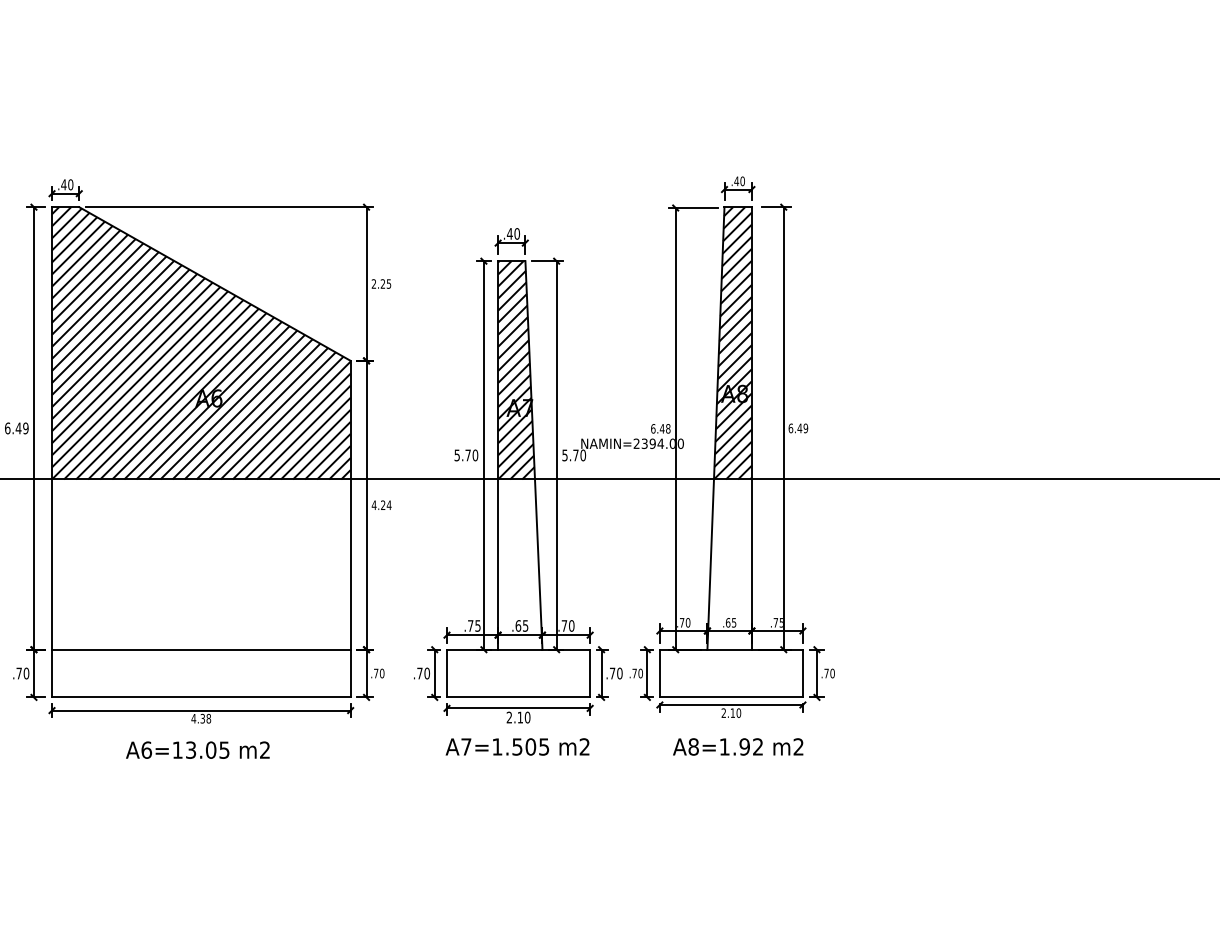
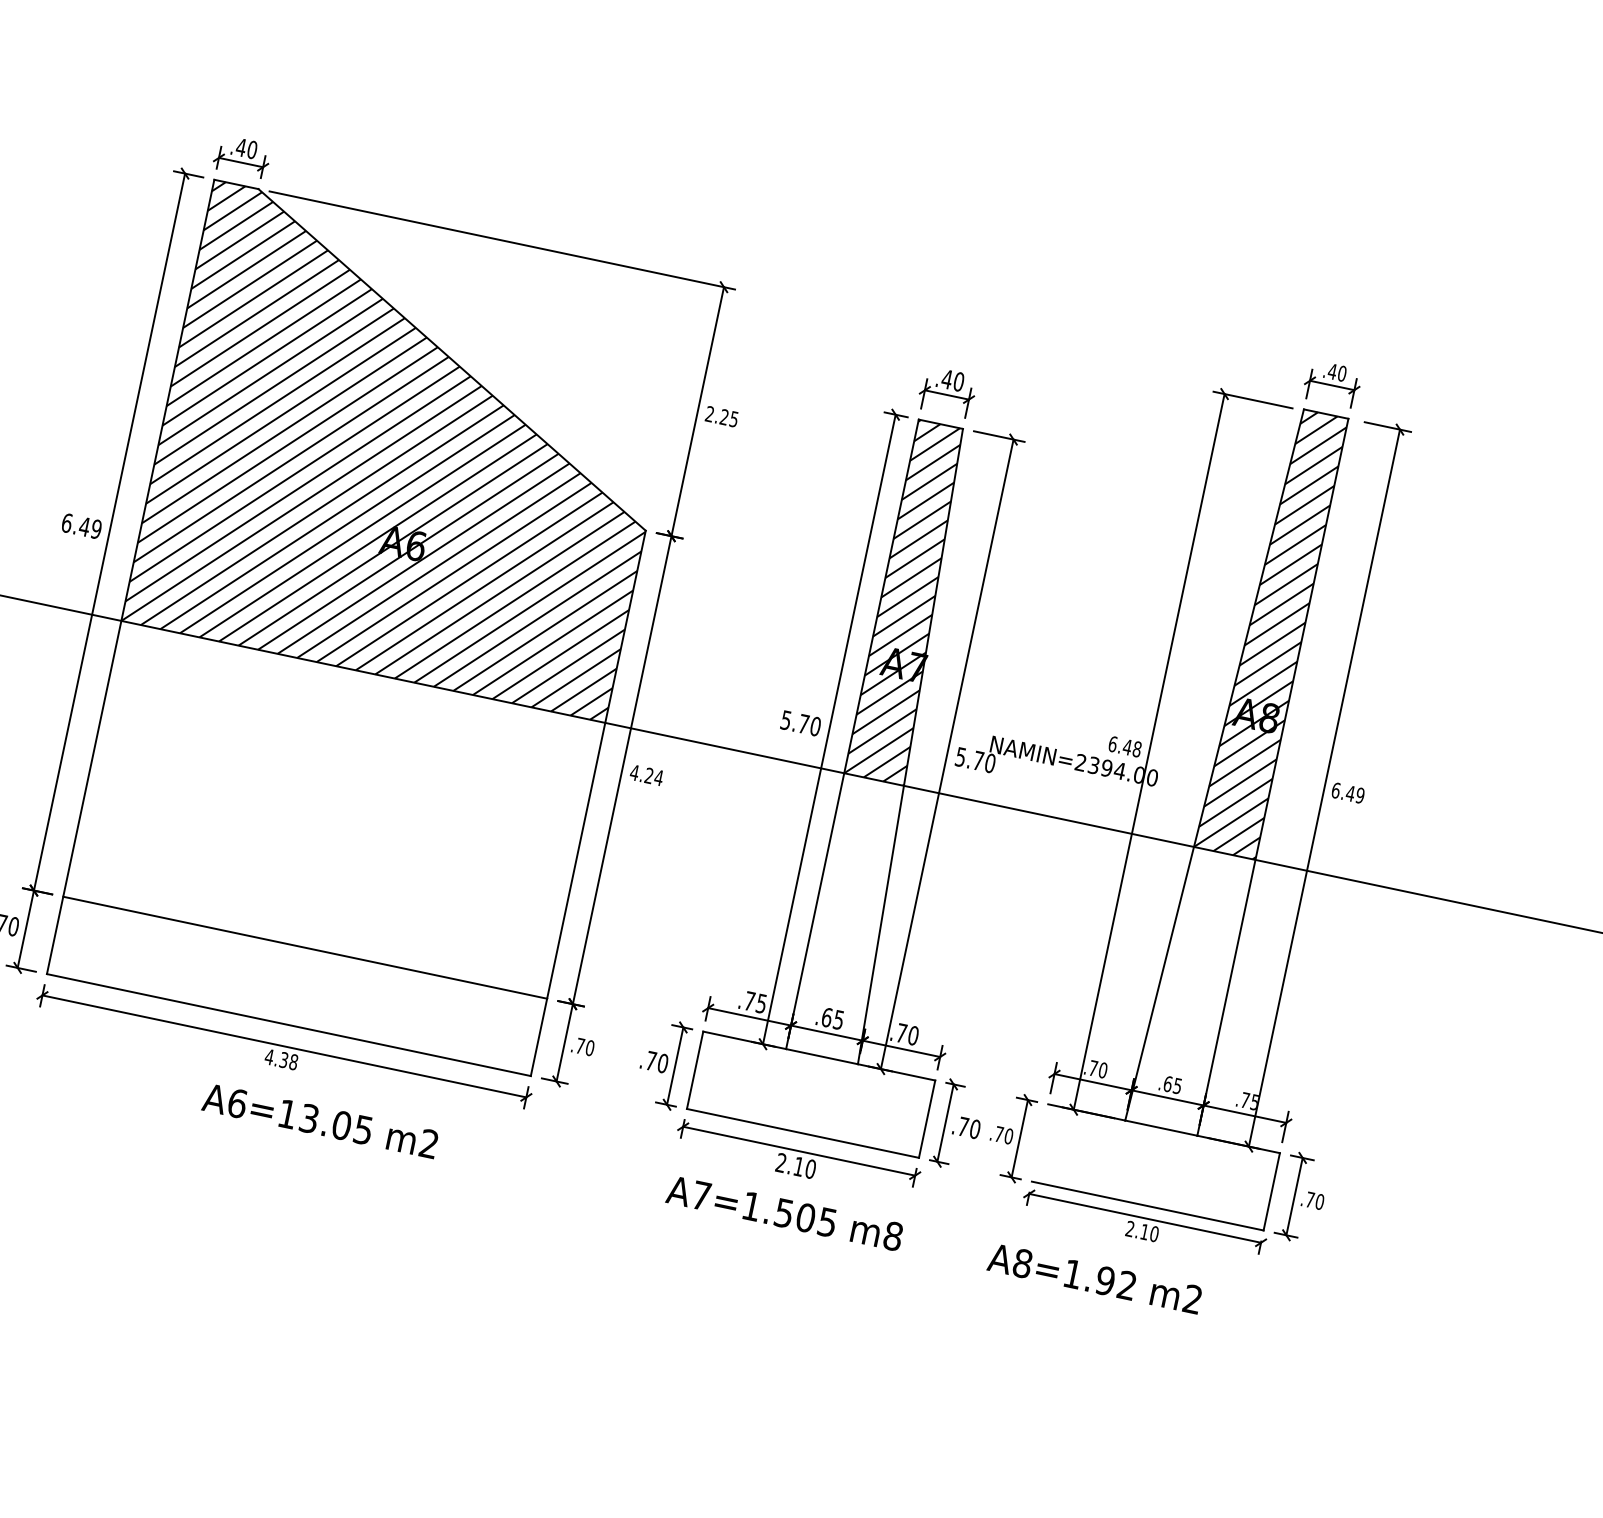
line: (659, 673) -> (1039, 1142), removed
text: (584, 746) -> (892, 1235), m2 -> m8
text: (738, 746) -> (1095, 1278), moved
text: (197, 749) -> (319, 1119), moved

